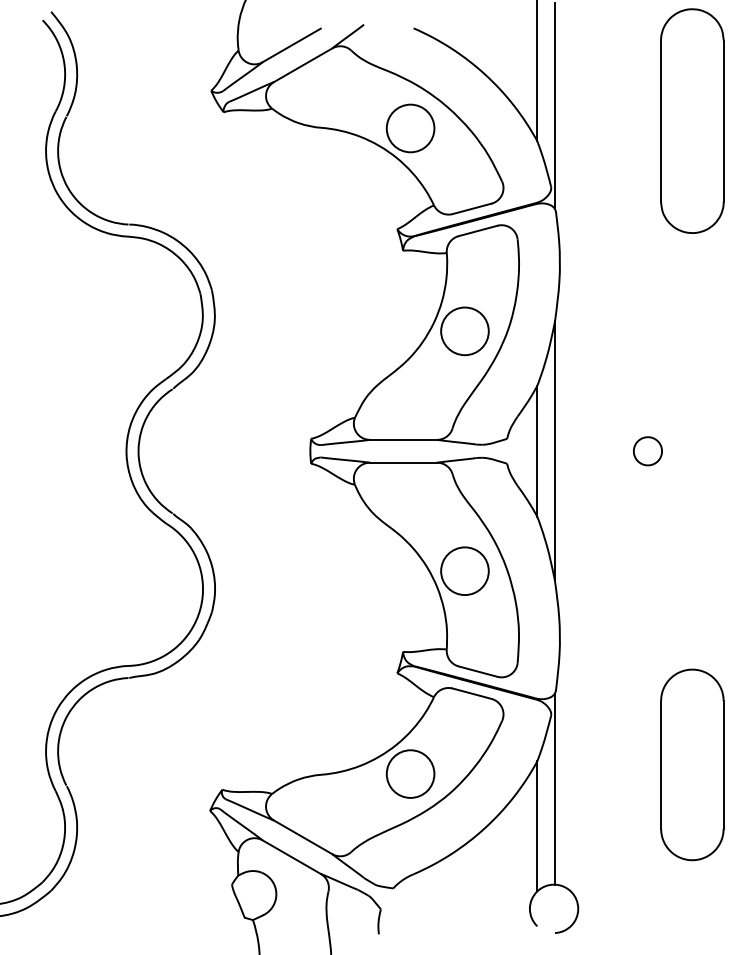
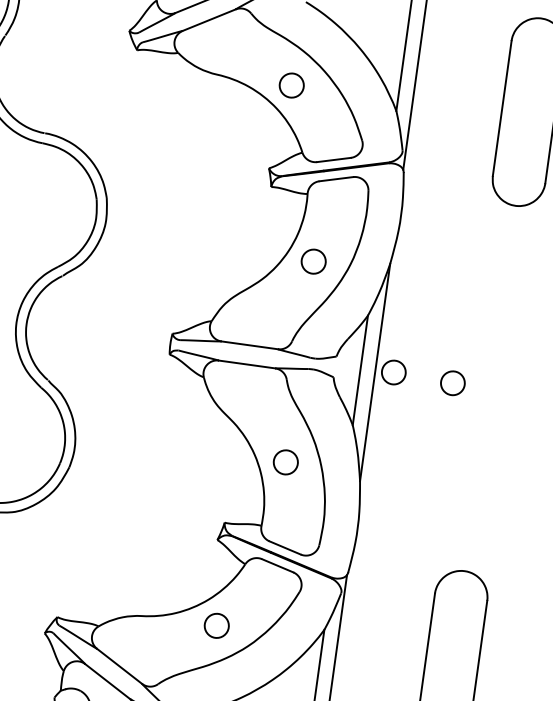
circle: (410, 128) -> (291, 85), size x0.6
circle: (464, 331) -> (313, 261), size x0.6
part: (576, 448) -> (393, 372), added
circle: (464, 571) -> (285, 462), size x0.6
circle: (410, 773) -> (216, 625), size x0.6

